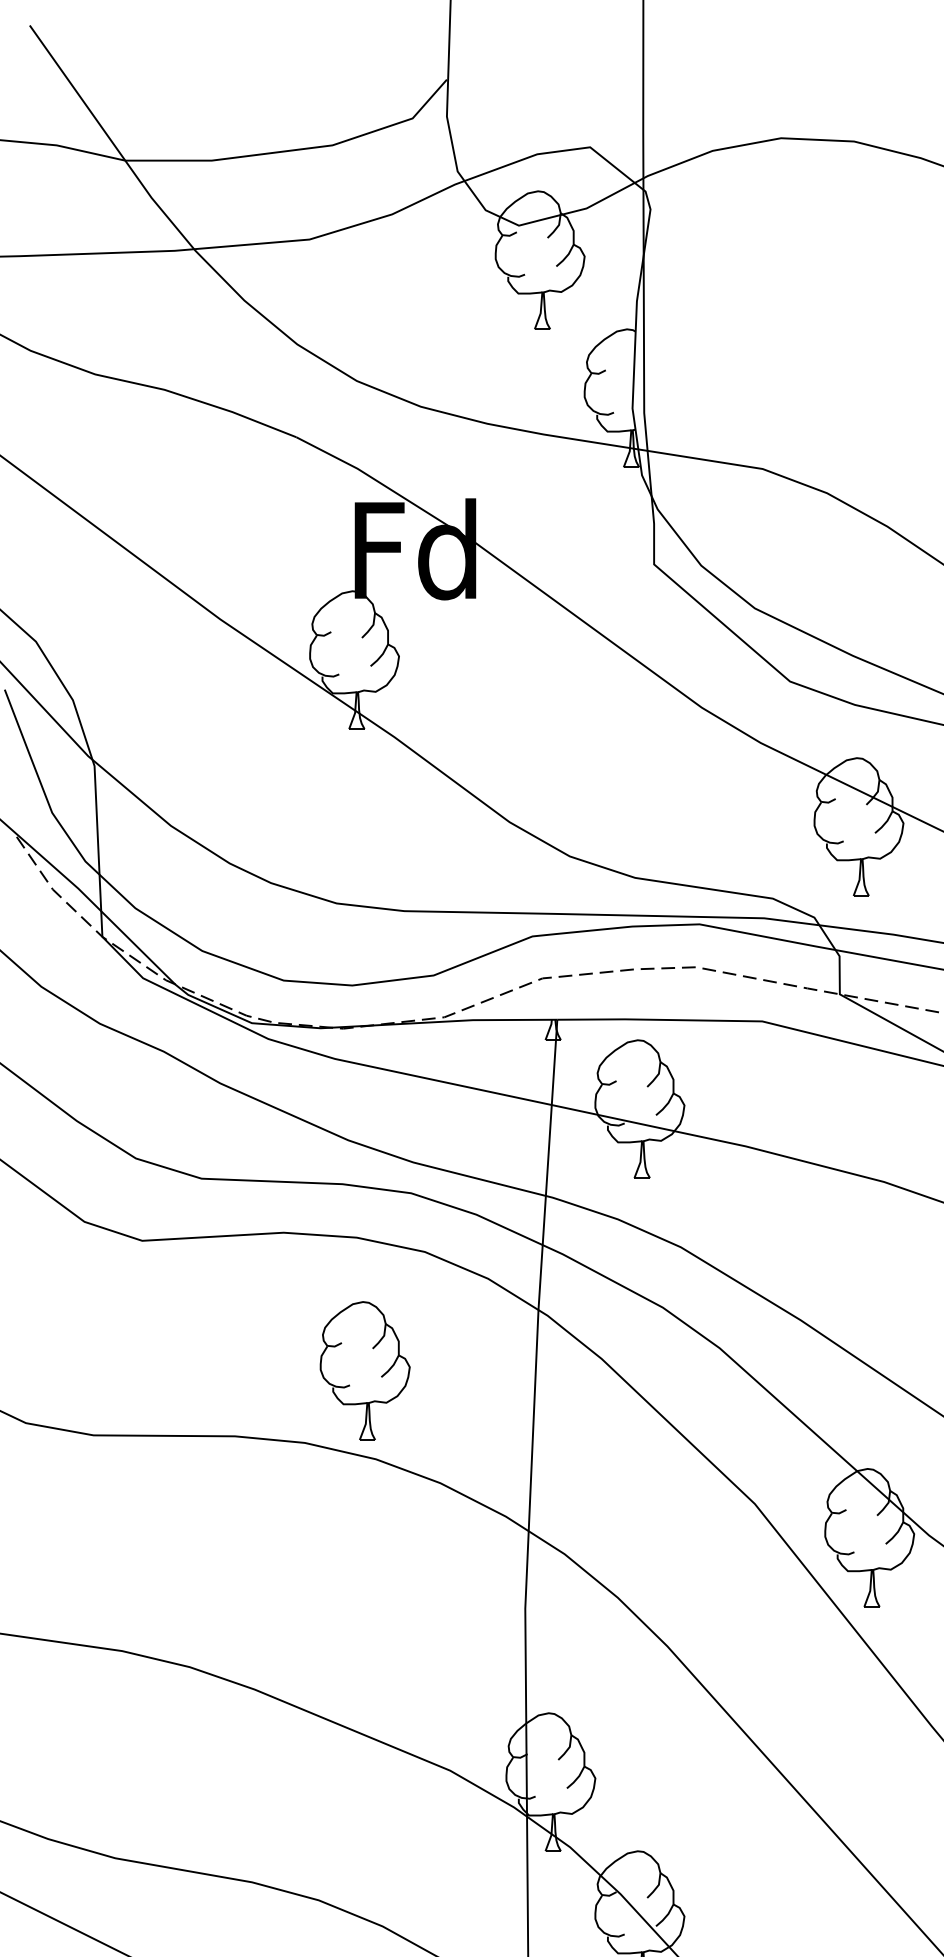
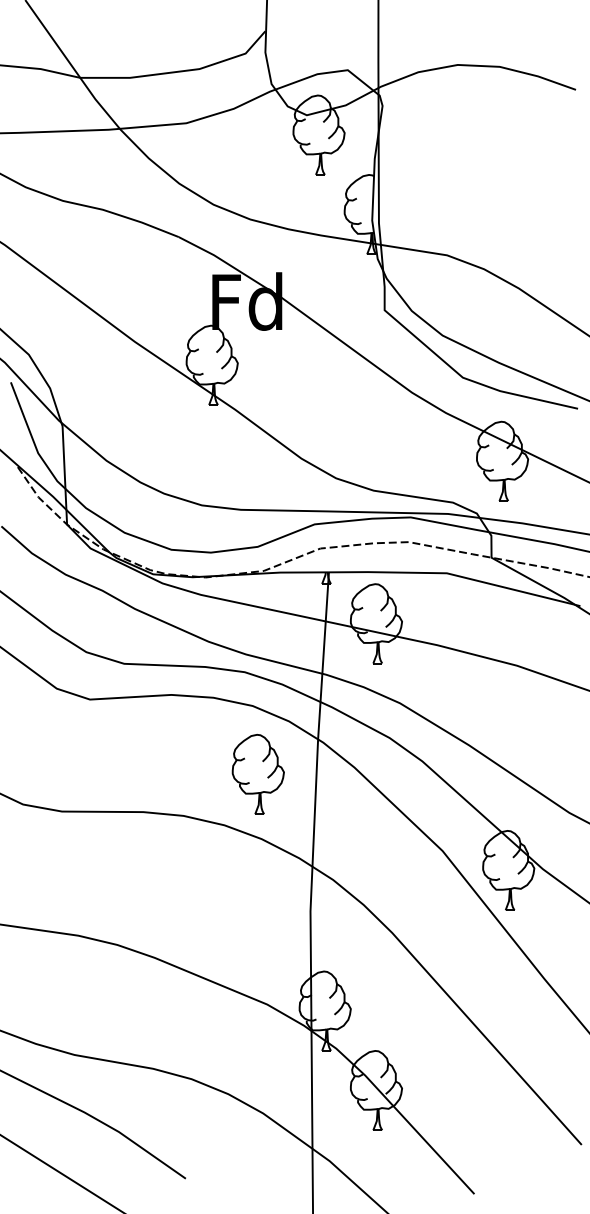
part: (363, 1370) -> (257, 774), moved

